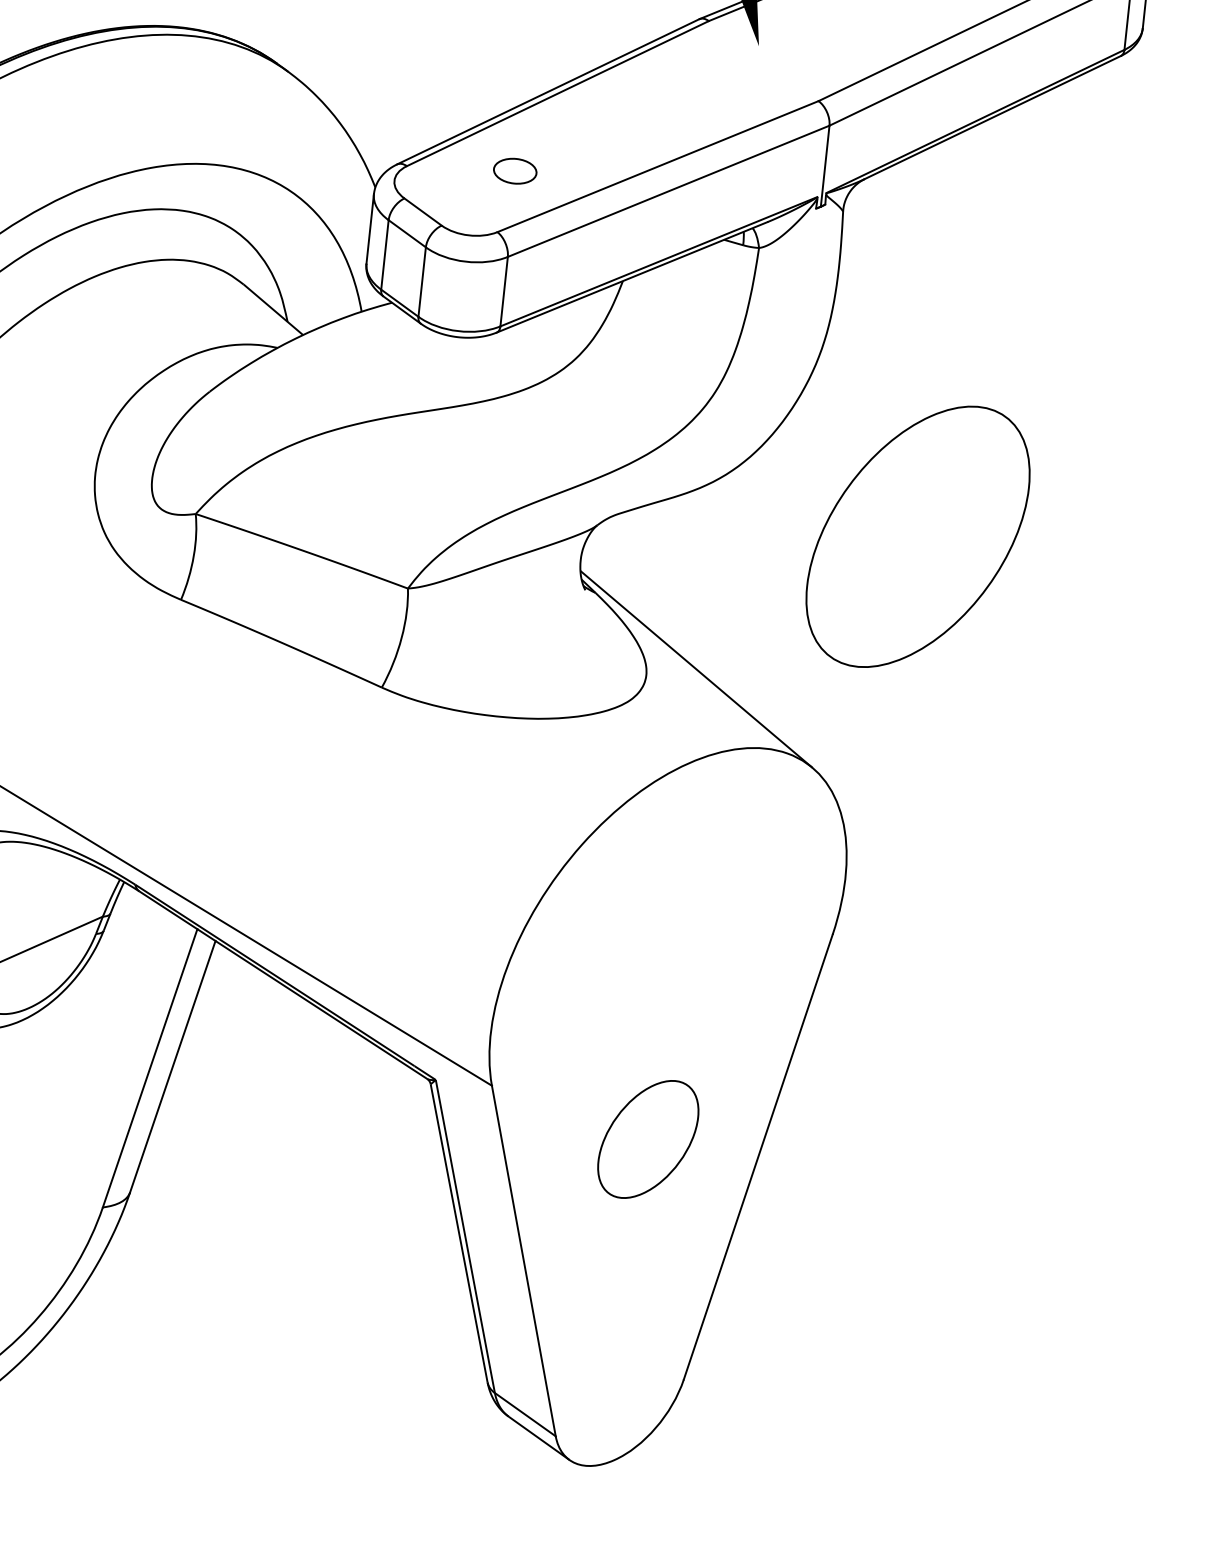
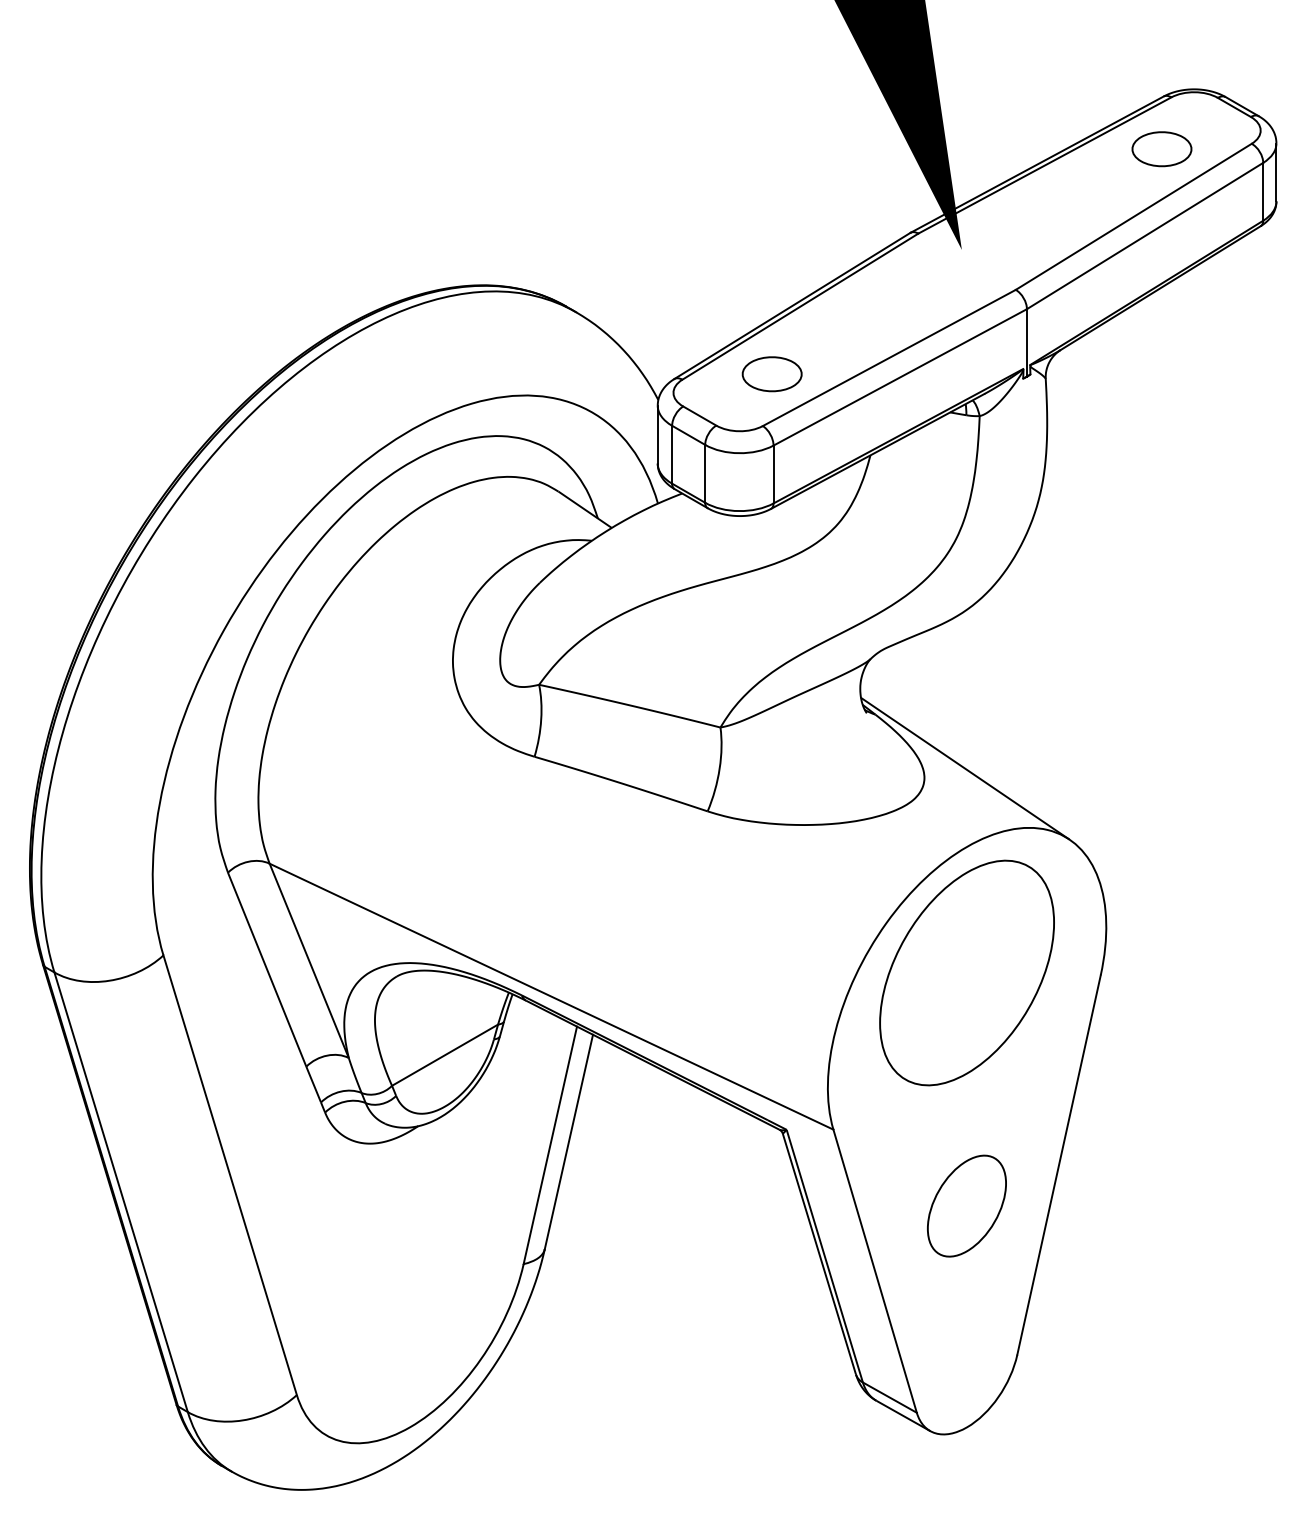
part: (514, 171) -> (771, 374), size x1.67
part: (917, 536) -> (966, 972), moved
part: (647, 1138) -> (966, 1205), moved

